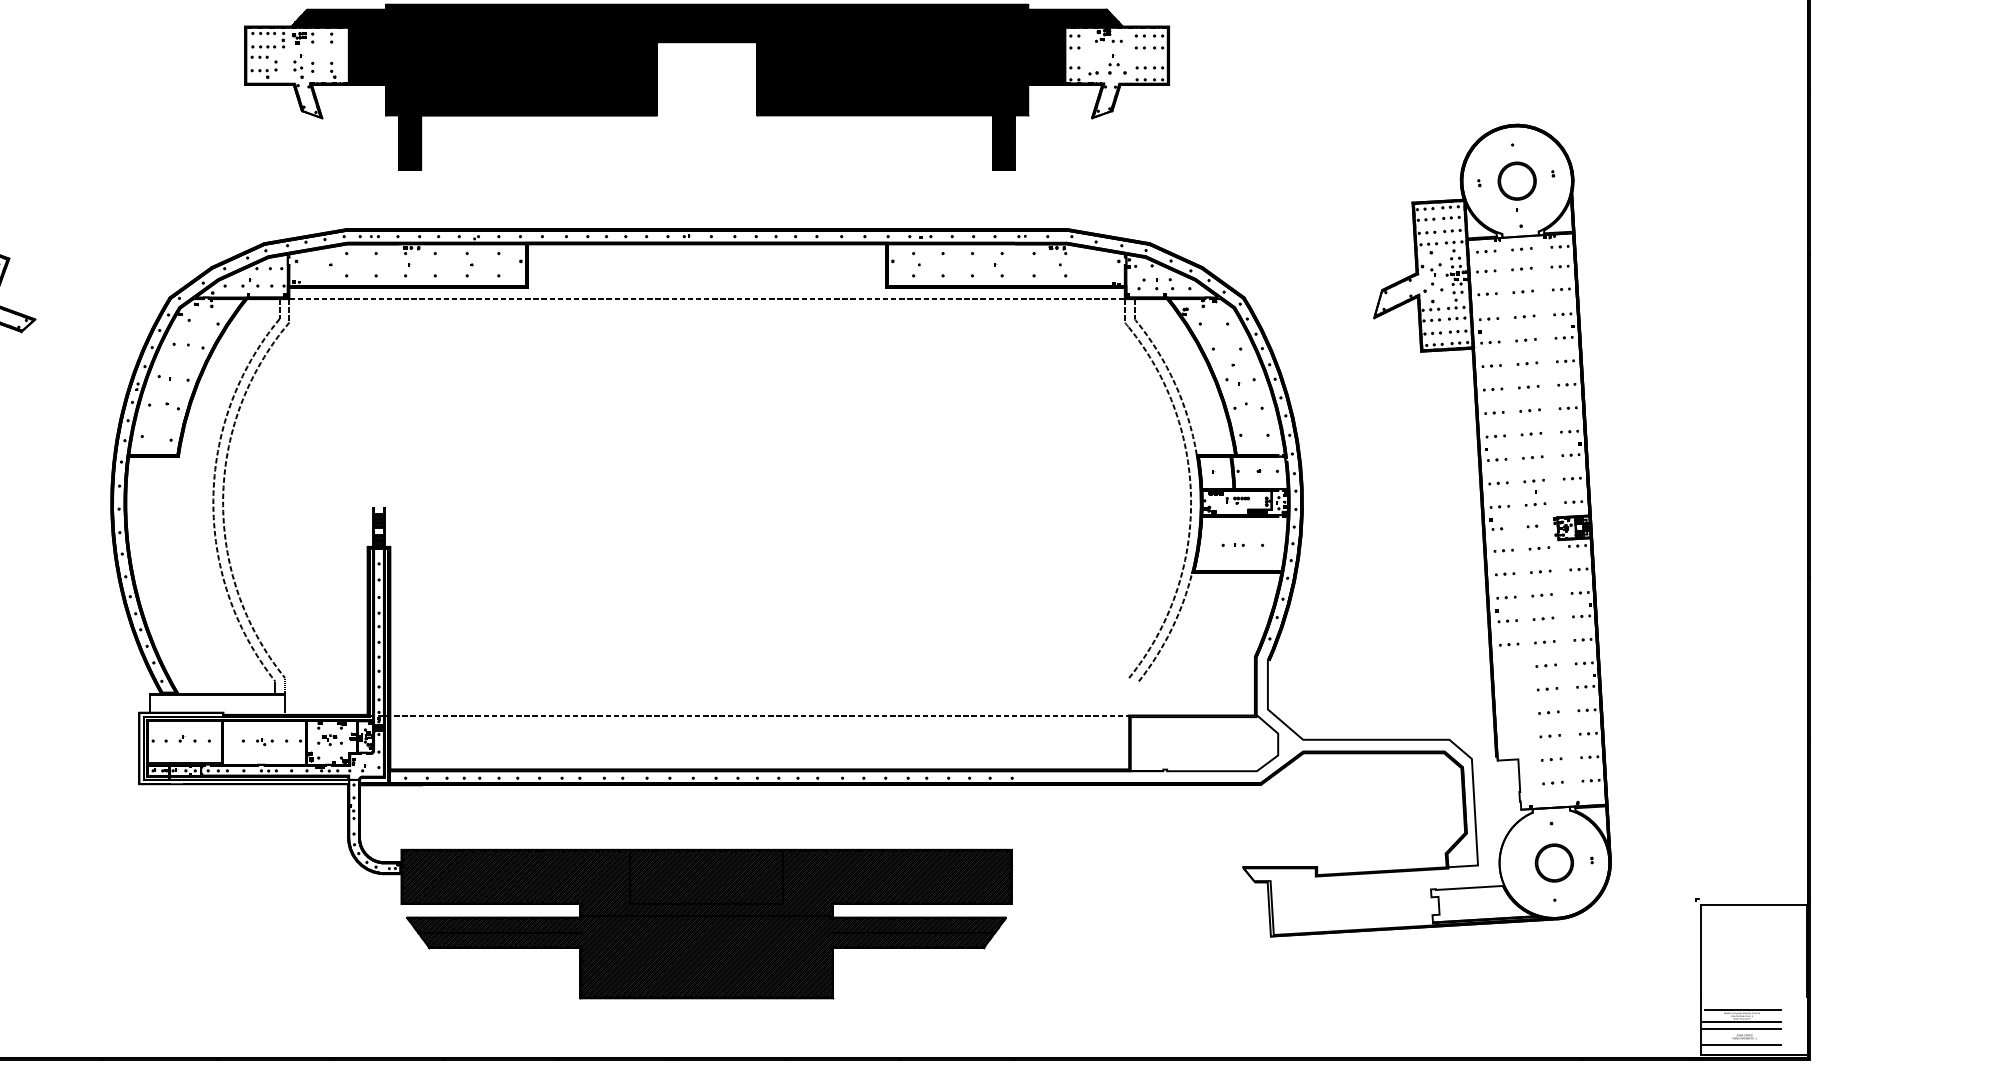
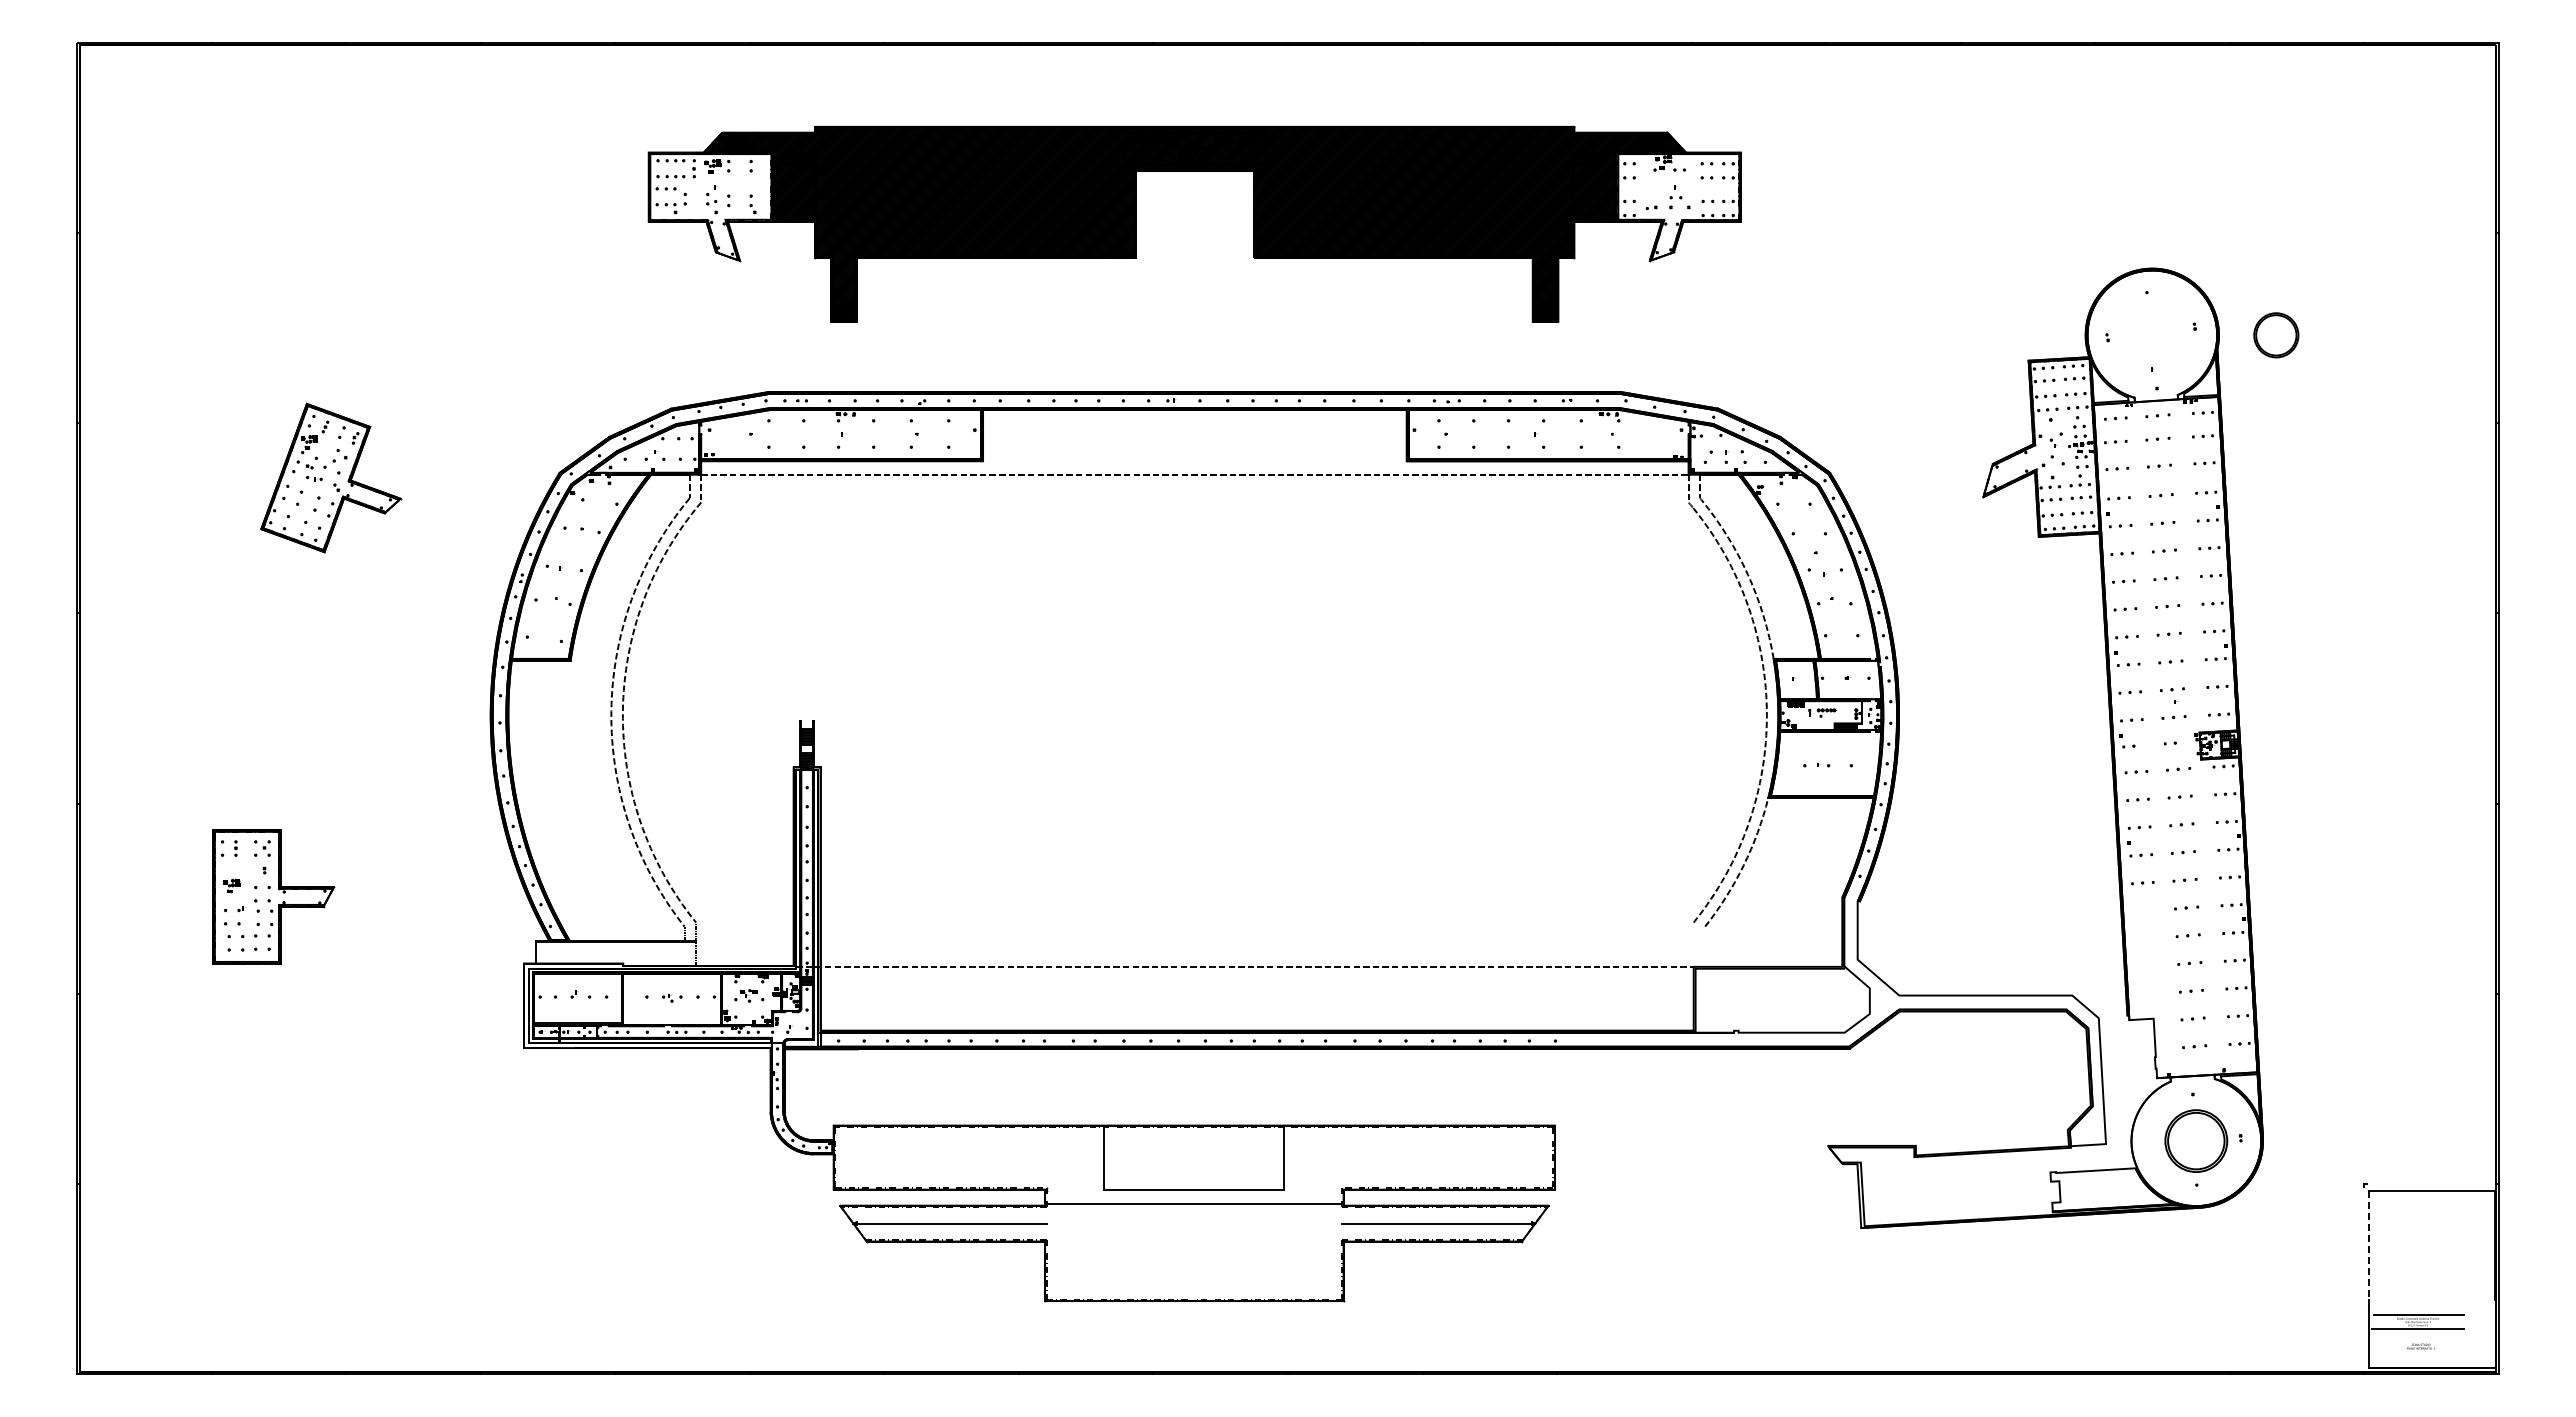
part: (1517, 181) -> (2276, 335), moved
part: (1554, 863) -> (2196, 1141), size x1.4
hatch: (705, 924) -> (1193, 1213), removed
line: (1700, 951) -> (2369, 1245), solid -> dashed
line: (1741, 1029) -> (2417, 1337), removed
line: (1741, 1045) -> (2417, 1356), removed

